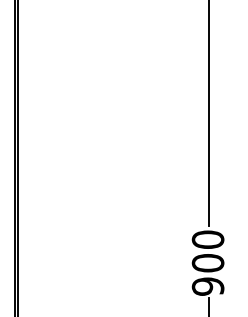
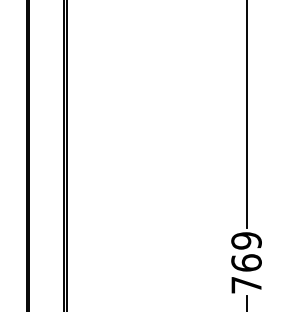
text: (208, 262) -> (246, 262), 900 -> 769

